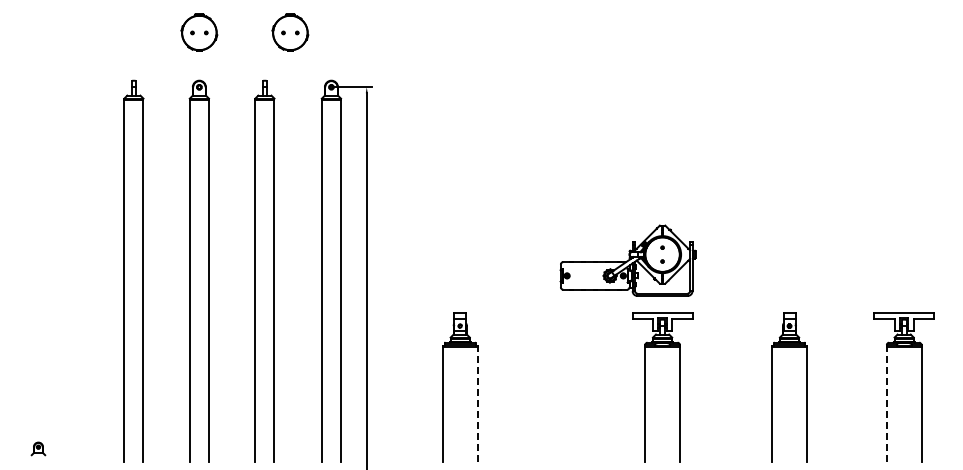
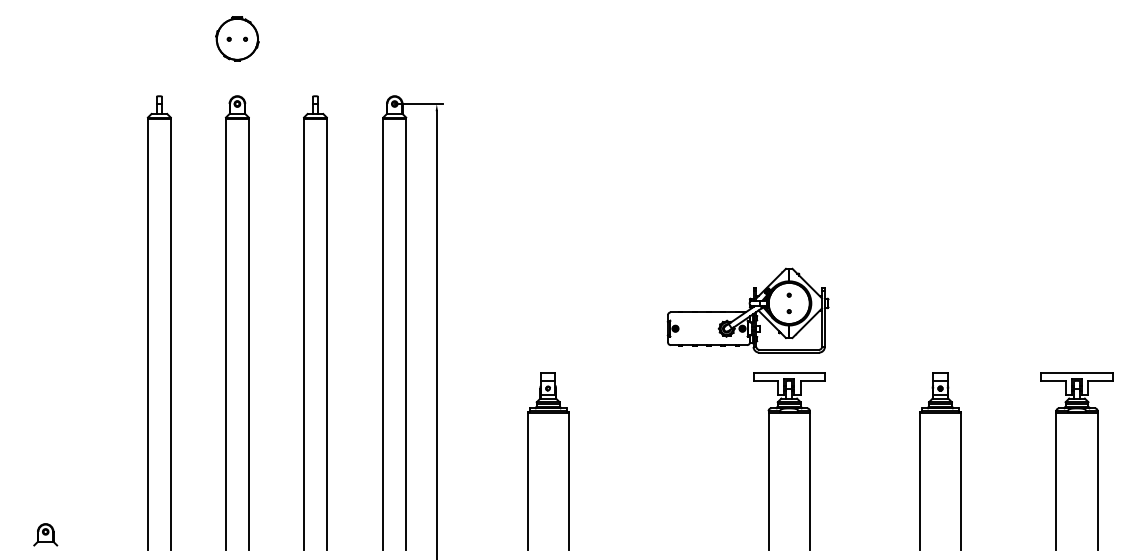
part: (290, 32) -> (345, 38), removed
line: (477, 404) -> (568, 481), dashed -> solid
line: (886, 404) -> (1055, 481), dashed -> solid
part: (38, 448) -> (45, 534), size x1.43

